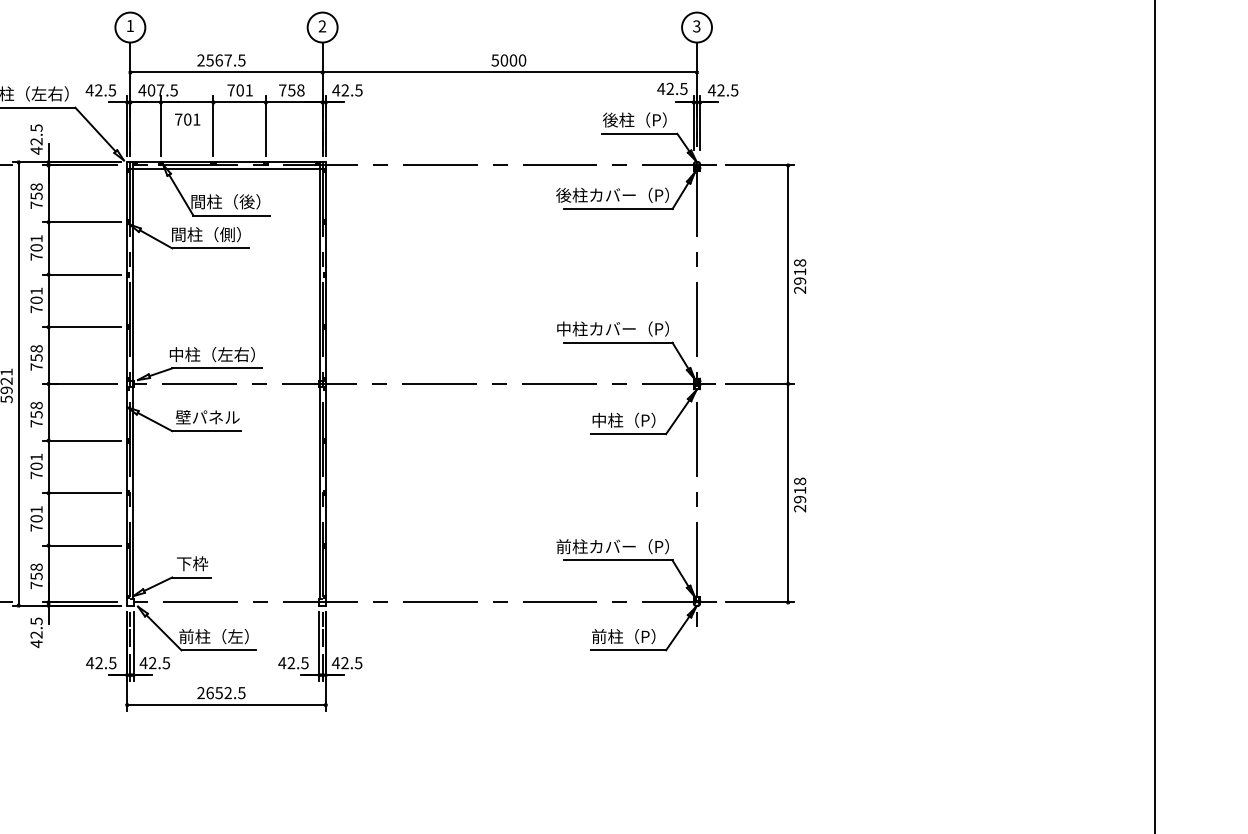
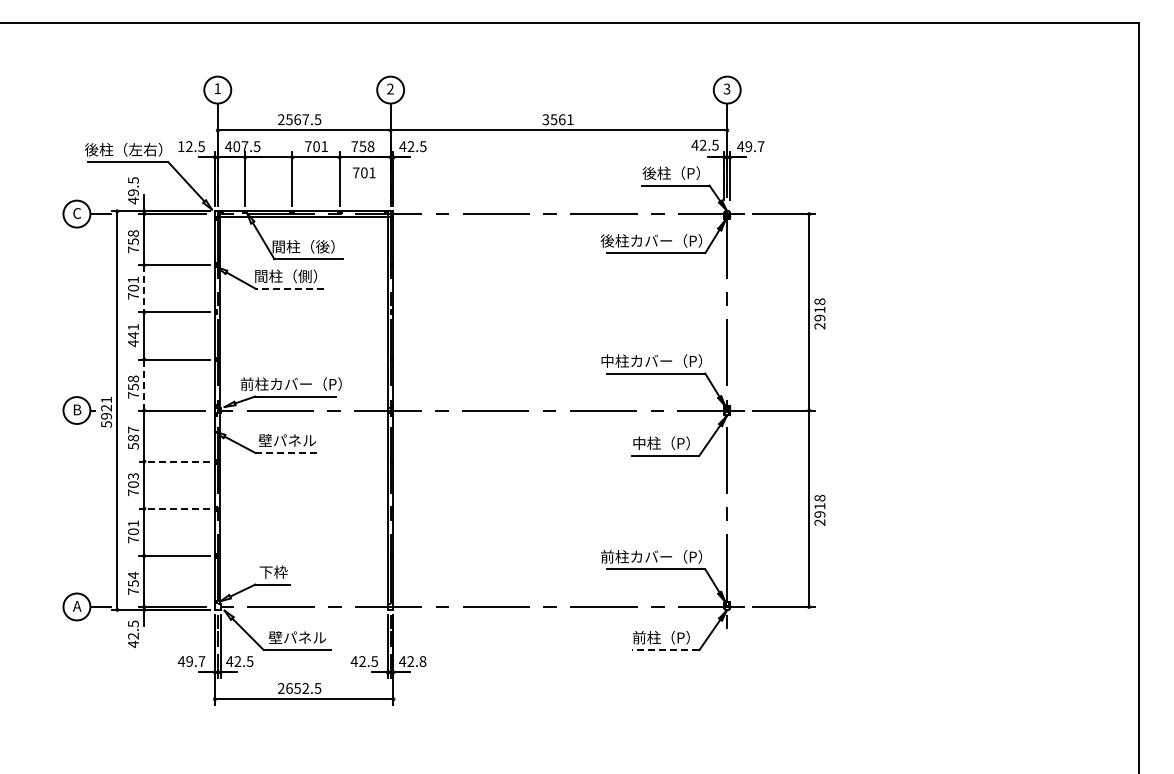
text: (508, 60) -> (557, 119), 5000 -> 3561
text: (88, 90) -> (180, 146), 42.5 -> 12.5
text: (727, 90) -> (754, 146), 42.5 -> 49.7
text: (187, 119) -> (364, 172), moved
text: (36, 141) -> (133, 192), 42.5 -> 49.5
line: (48, 248) -> (144, 288), solid -> dashed
line: (210, 248) -> (289, 288), solid -> dashed
text: (36, 304) -> (133, 339), 701 -> 441
text: (211, 353) -> (290, 383), 中柱（左右） -> 前柱カバー（P）
line: (48, 356) -> (144, 385), solid -> dashed
text: (36, 413) -> (133, 437), 758 -> 587
line: (206, 430) -> (286, 452), solid -> dashed
line: (81, 440) -> (173, 461), solid -> dashed
text: (36, 457) -> (133, 476), 701 -> 703
line: (81, 492) -> (173, 508), solid -> dashed
text: (36, 567) -> (133, 575), 758 -> 754
text: (214, 636) -> (293, 637), 前柱（左） -> 壁パネル
line: (628, 650) -> (665, 650), solid -> dashed
text: (105, 663) -> (195, 661), 42.5 -> 49.7
text: (358, 663) -> (422, 661), 42.5 -> 42.8

